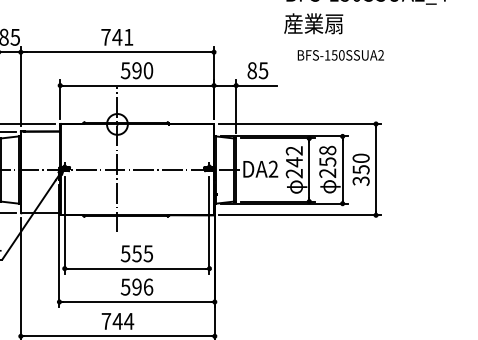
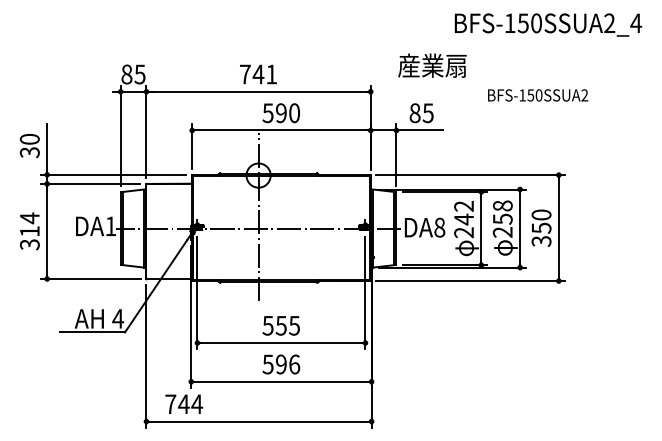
text: (313, 23) -> (432, 65), moved
text: (341, 55) -> (538, 95), moved
text: (273, 169) -> (439, 227), DA2 -> DA8
text: (118, 320) -> (184, 403), moved

